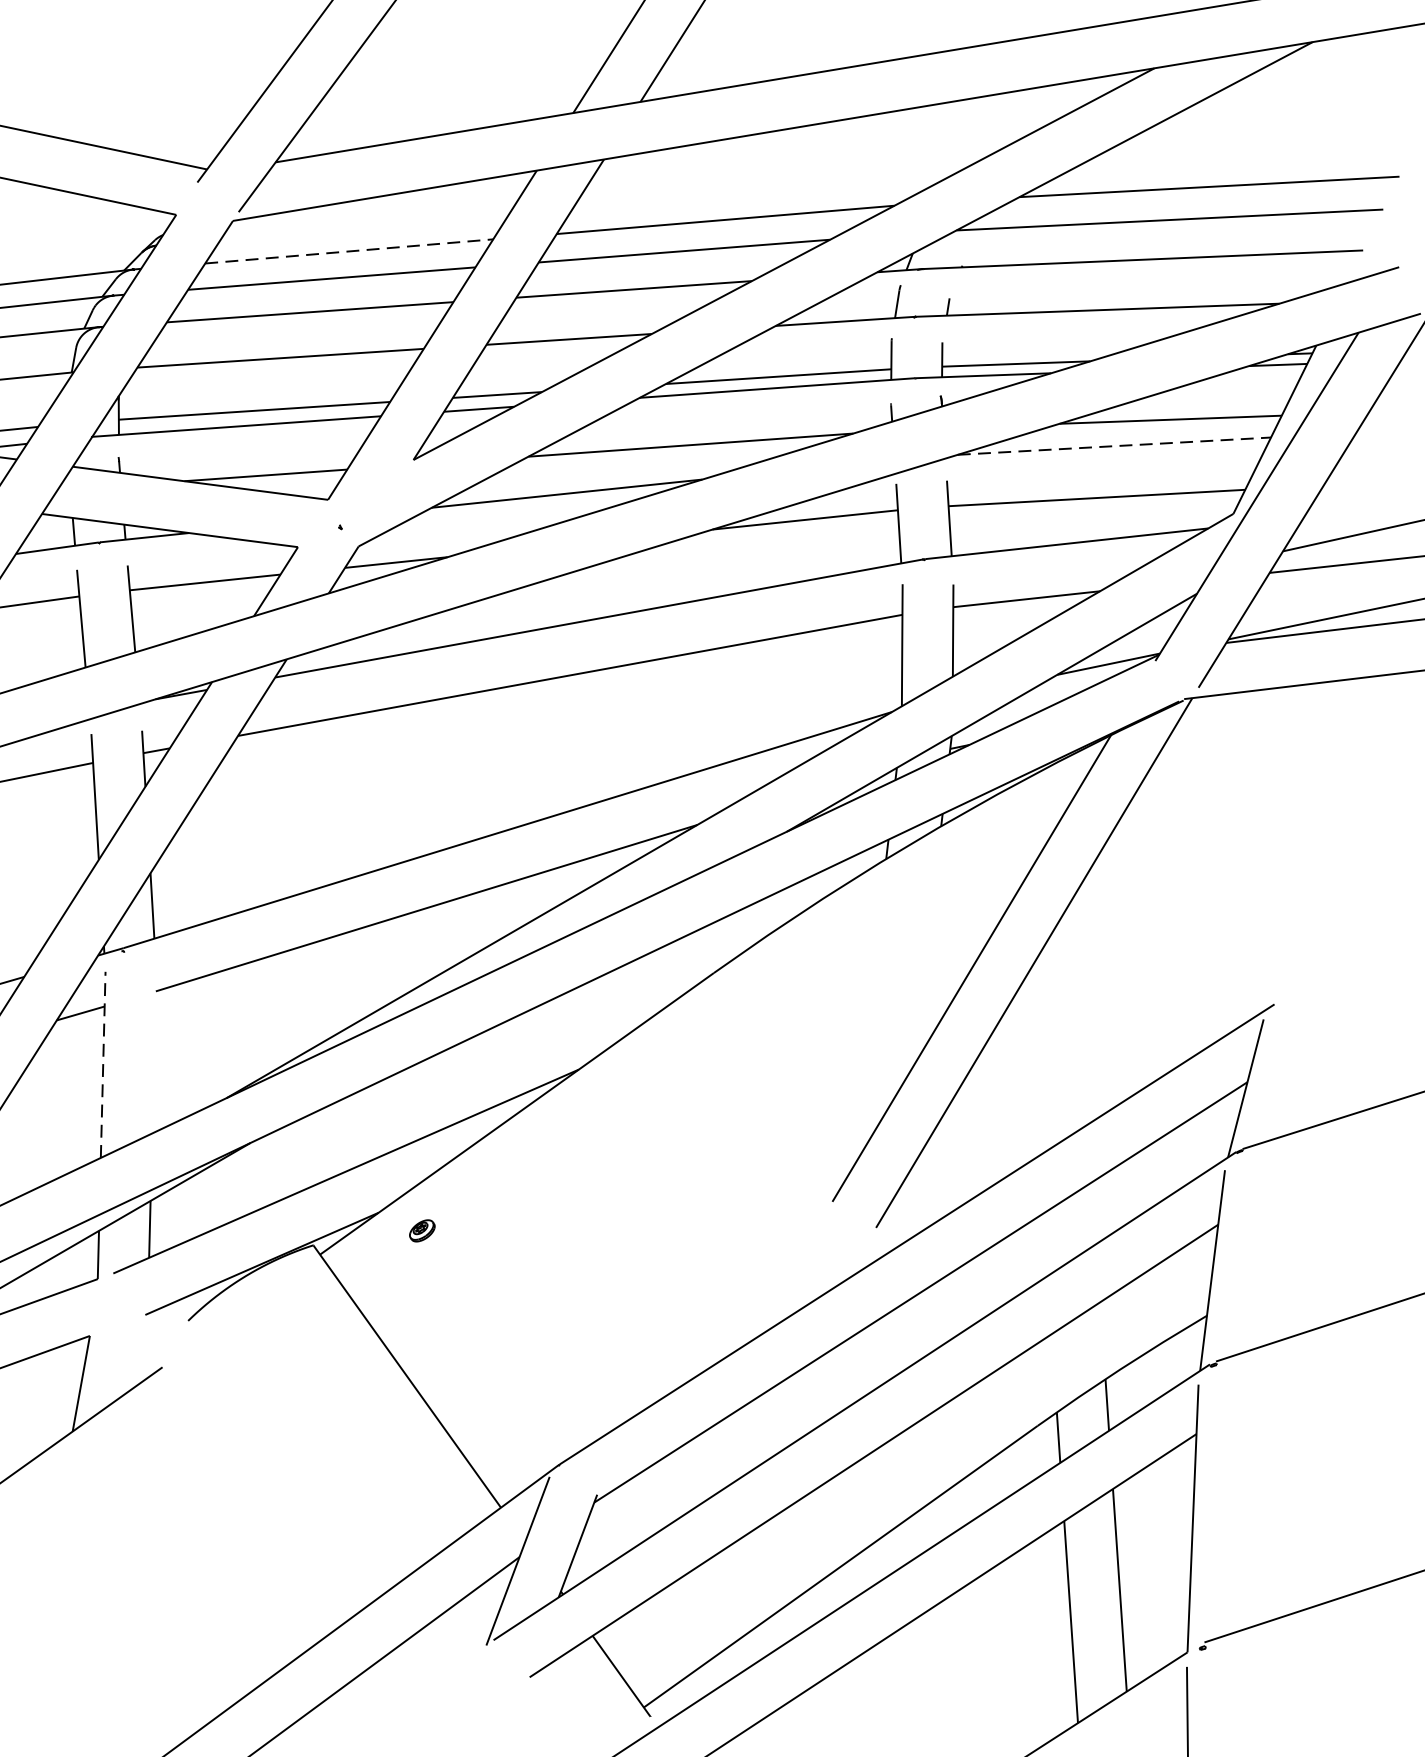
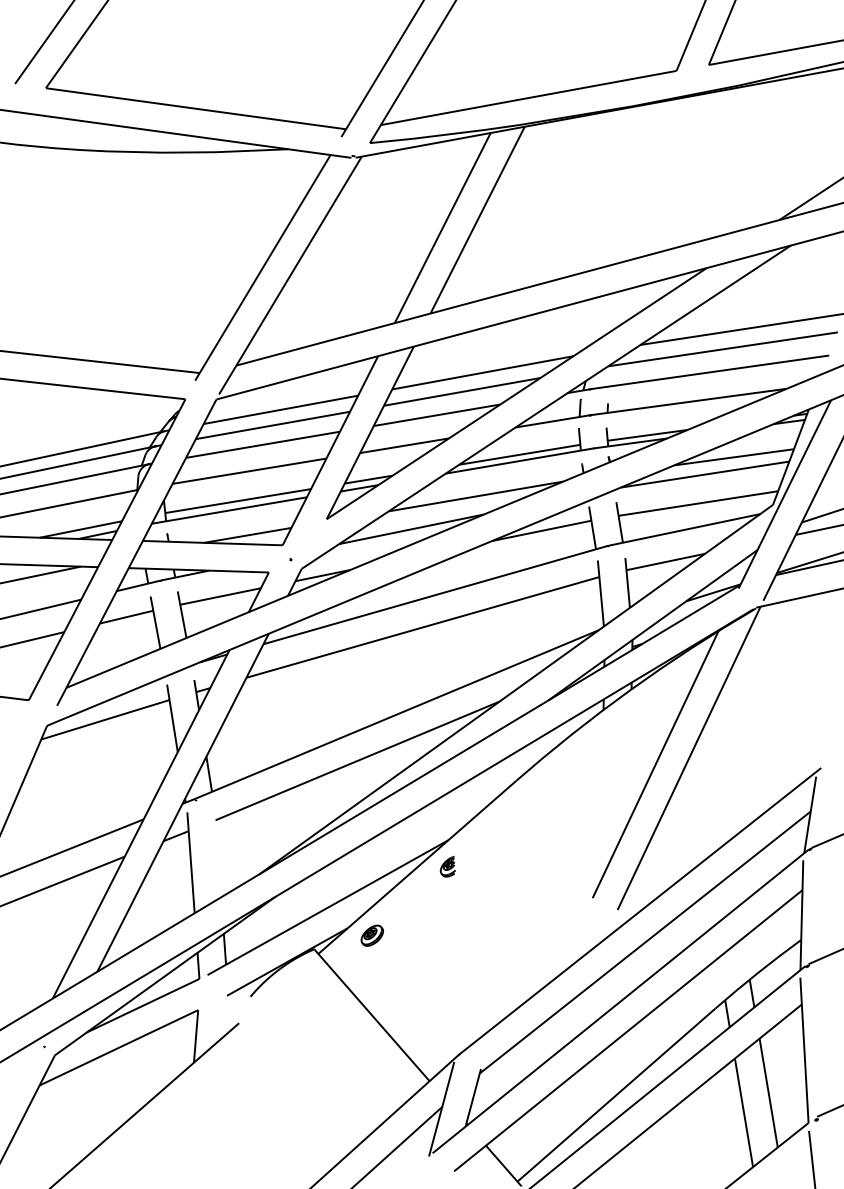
line: (348, 250) -> (280, 409), dashed -> solid
line: (1115, 446) -> (705, 474), dashed -> solid
line: (104, 1064) -> (191, 862), dashed -> solid
part: (572, 1117) -> (447, 866), added
part: (422, 1230) -> (372, 935), size x1.67

